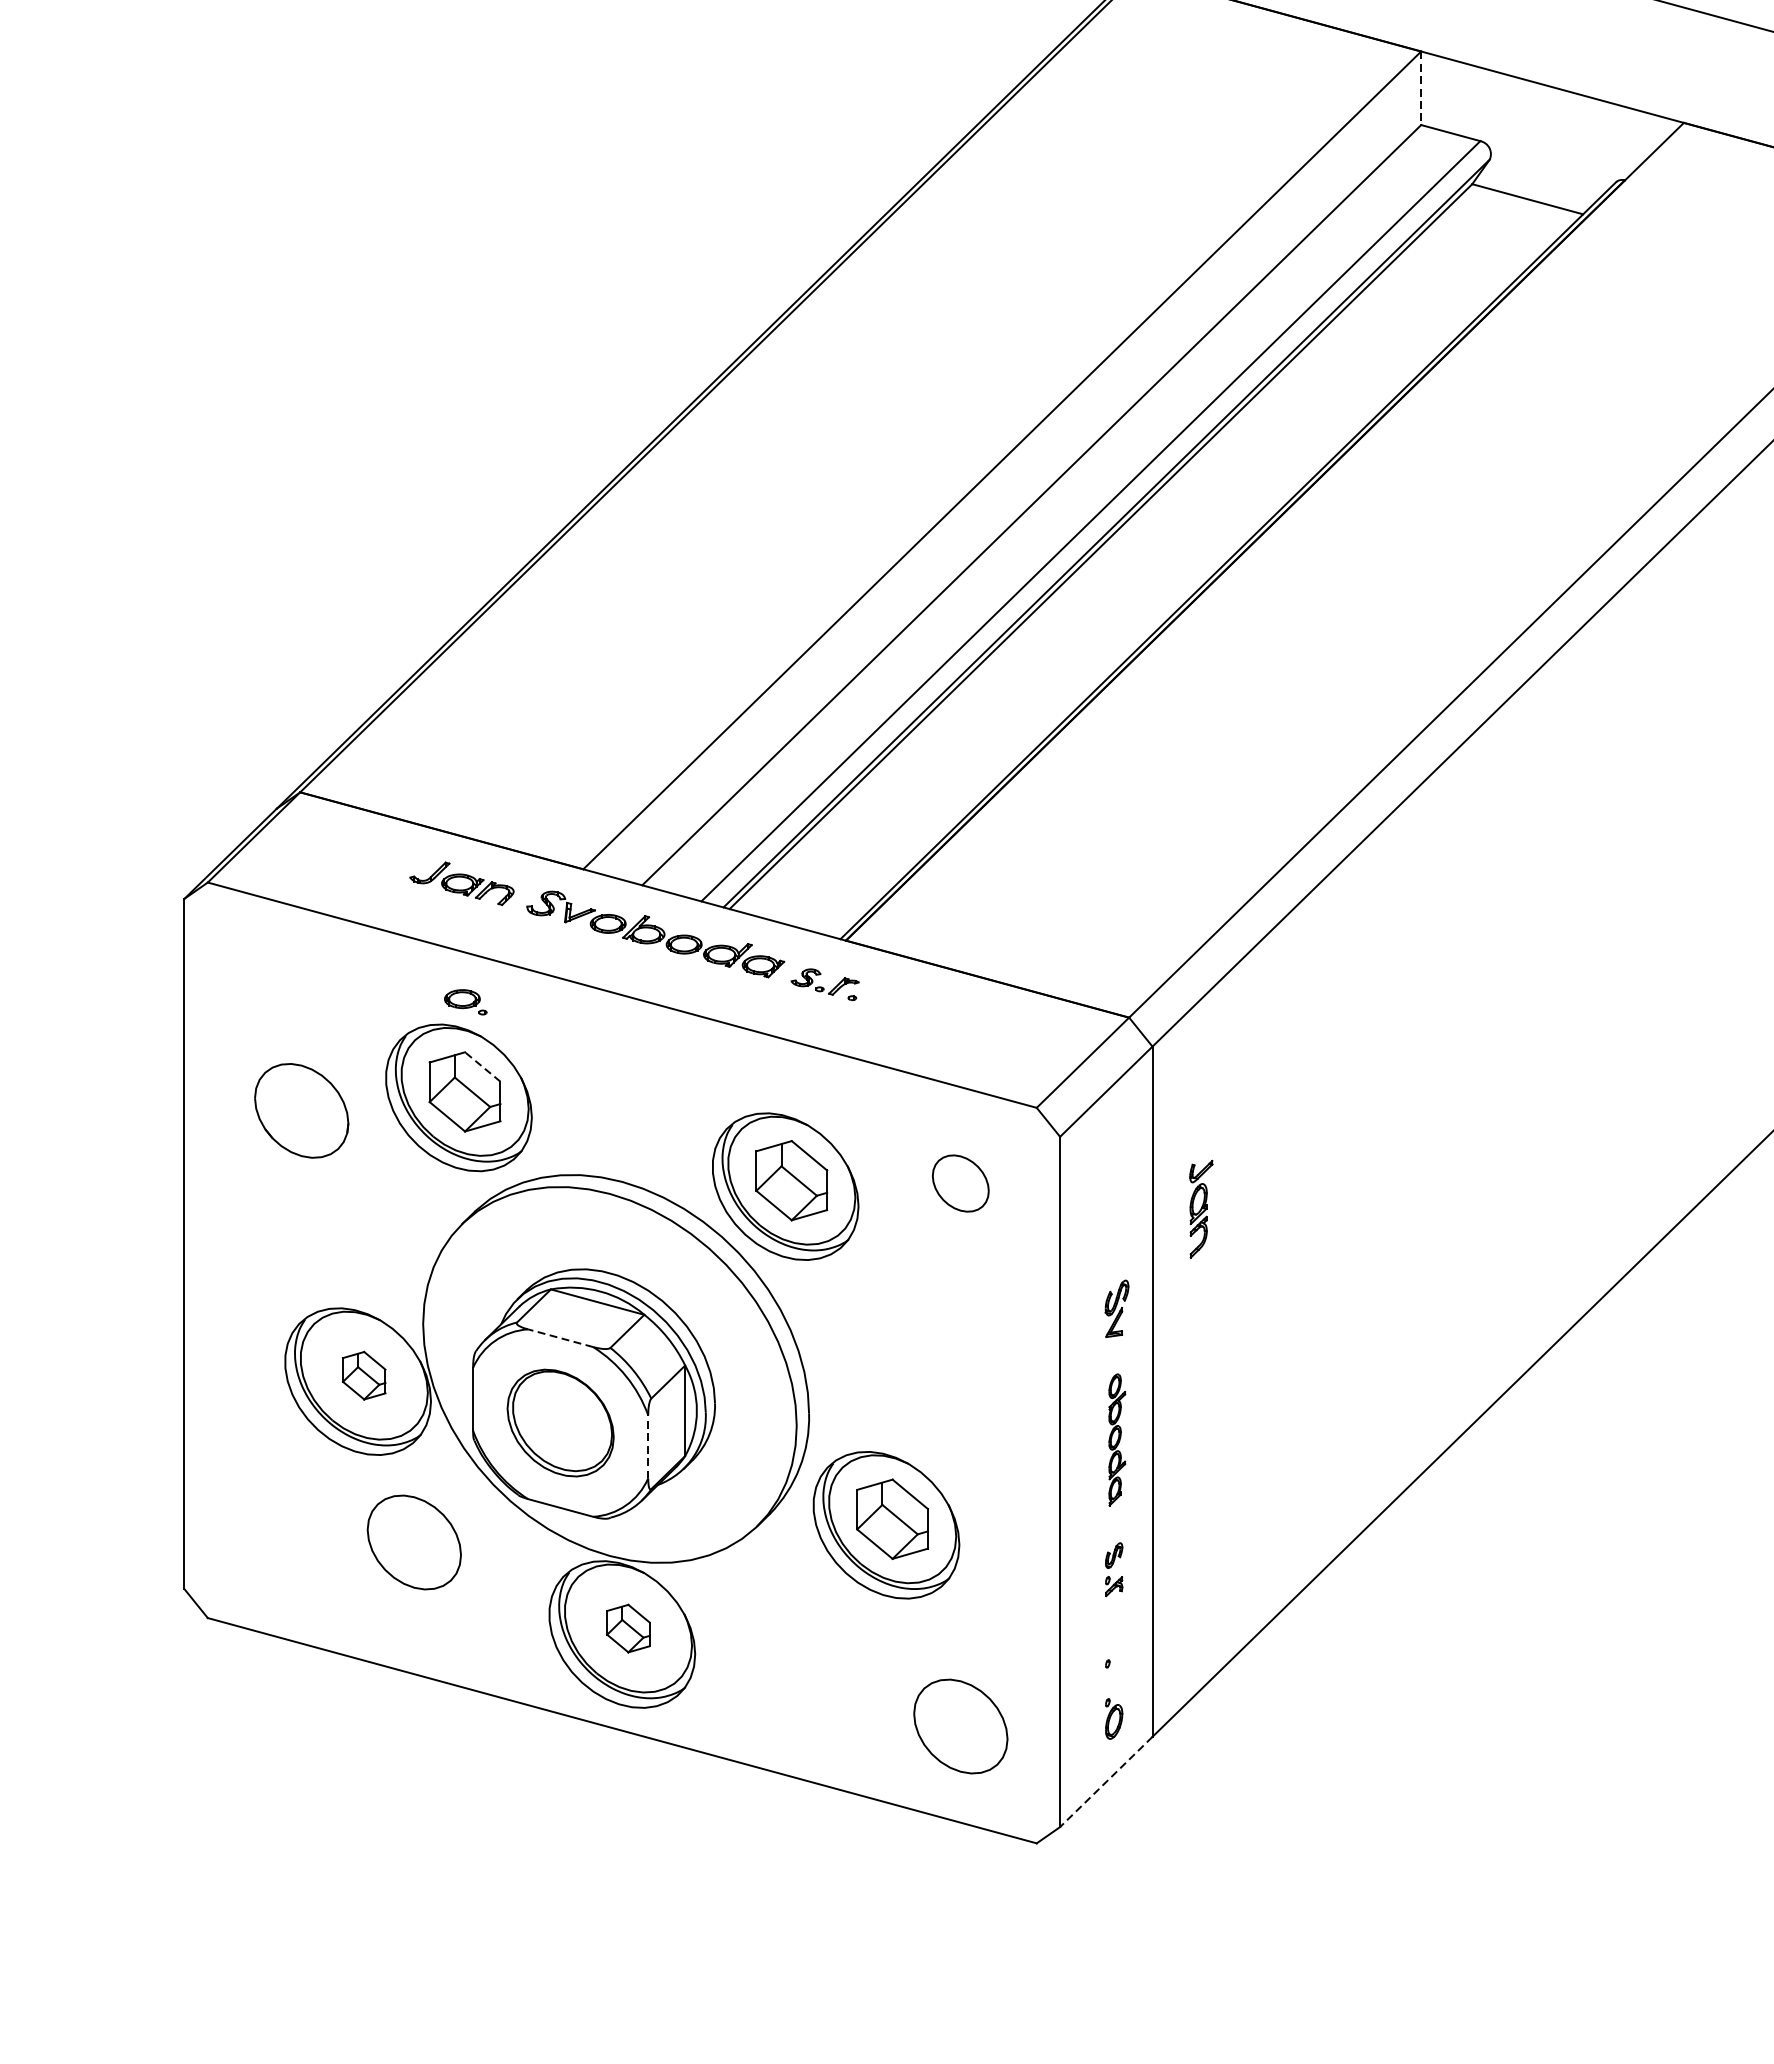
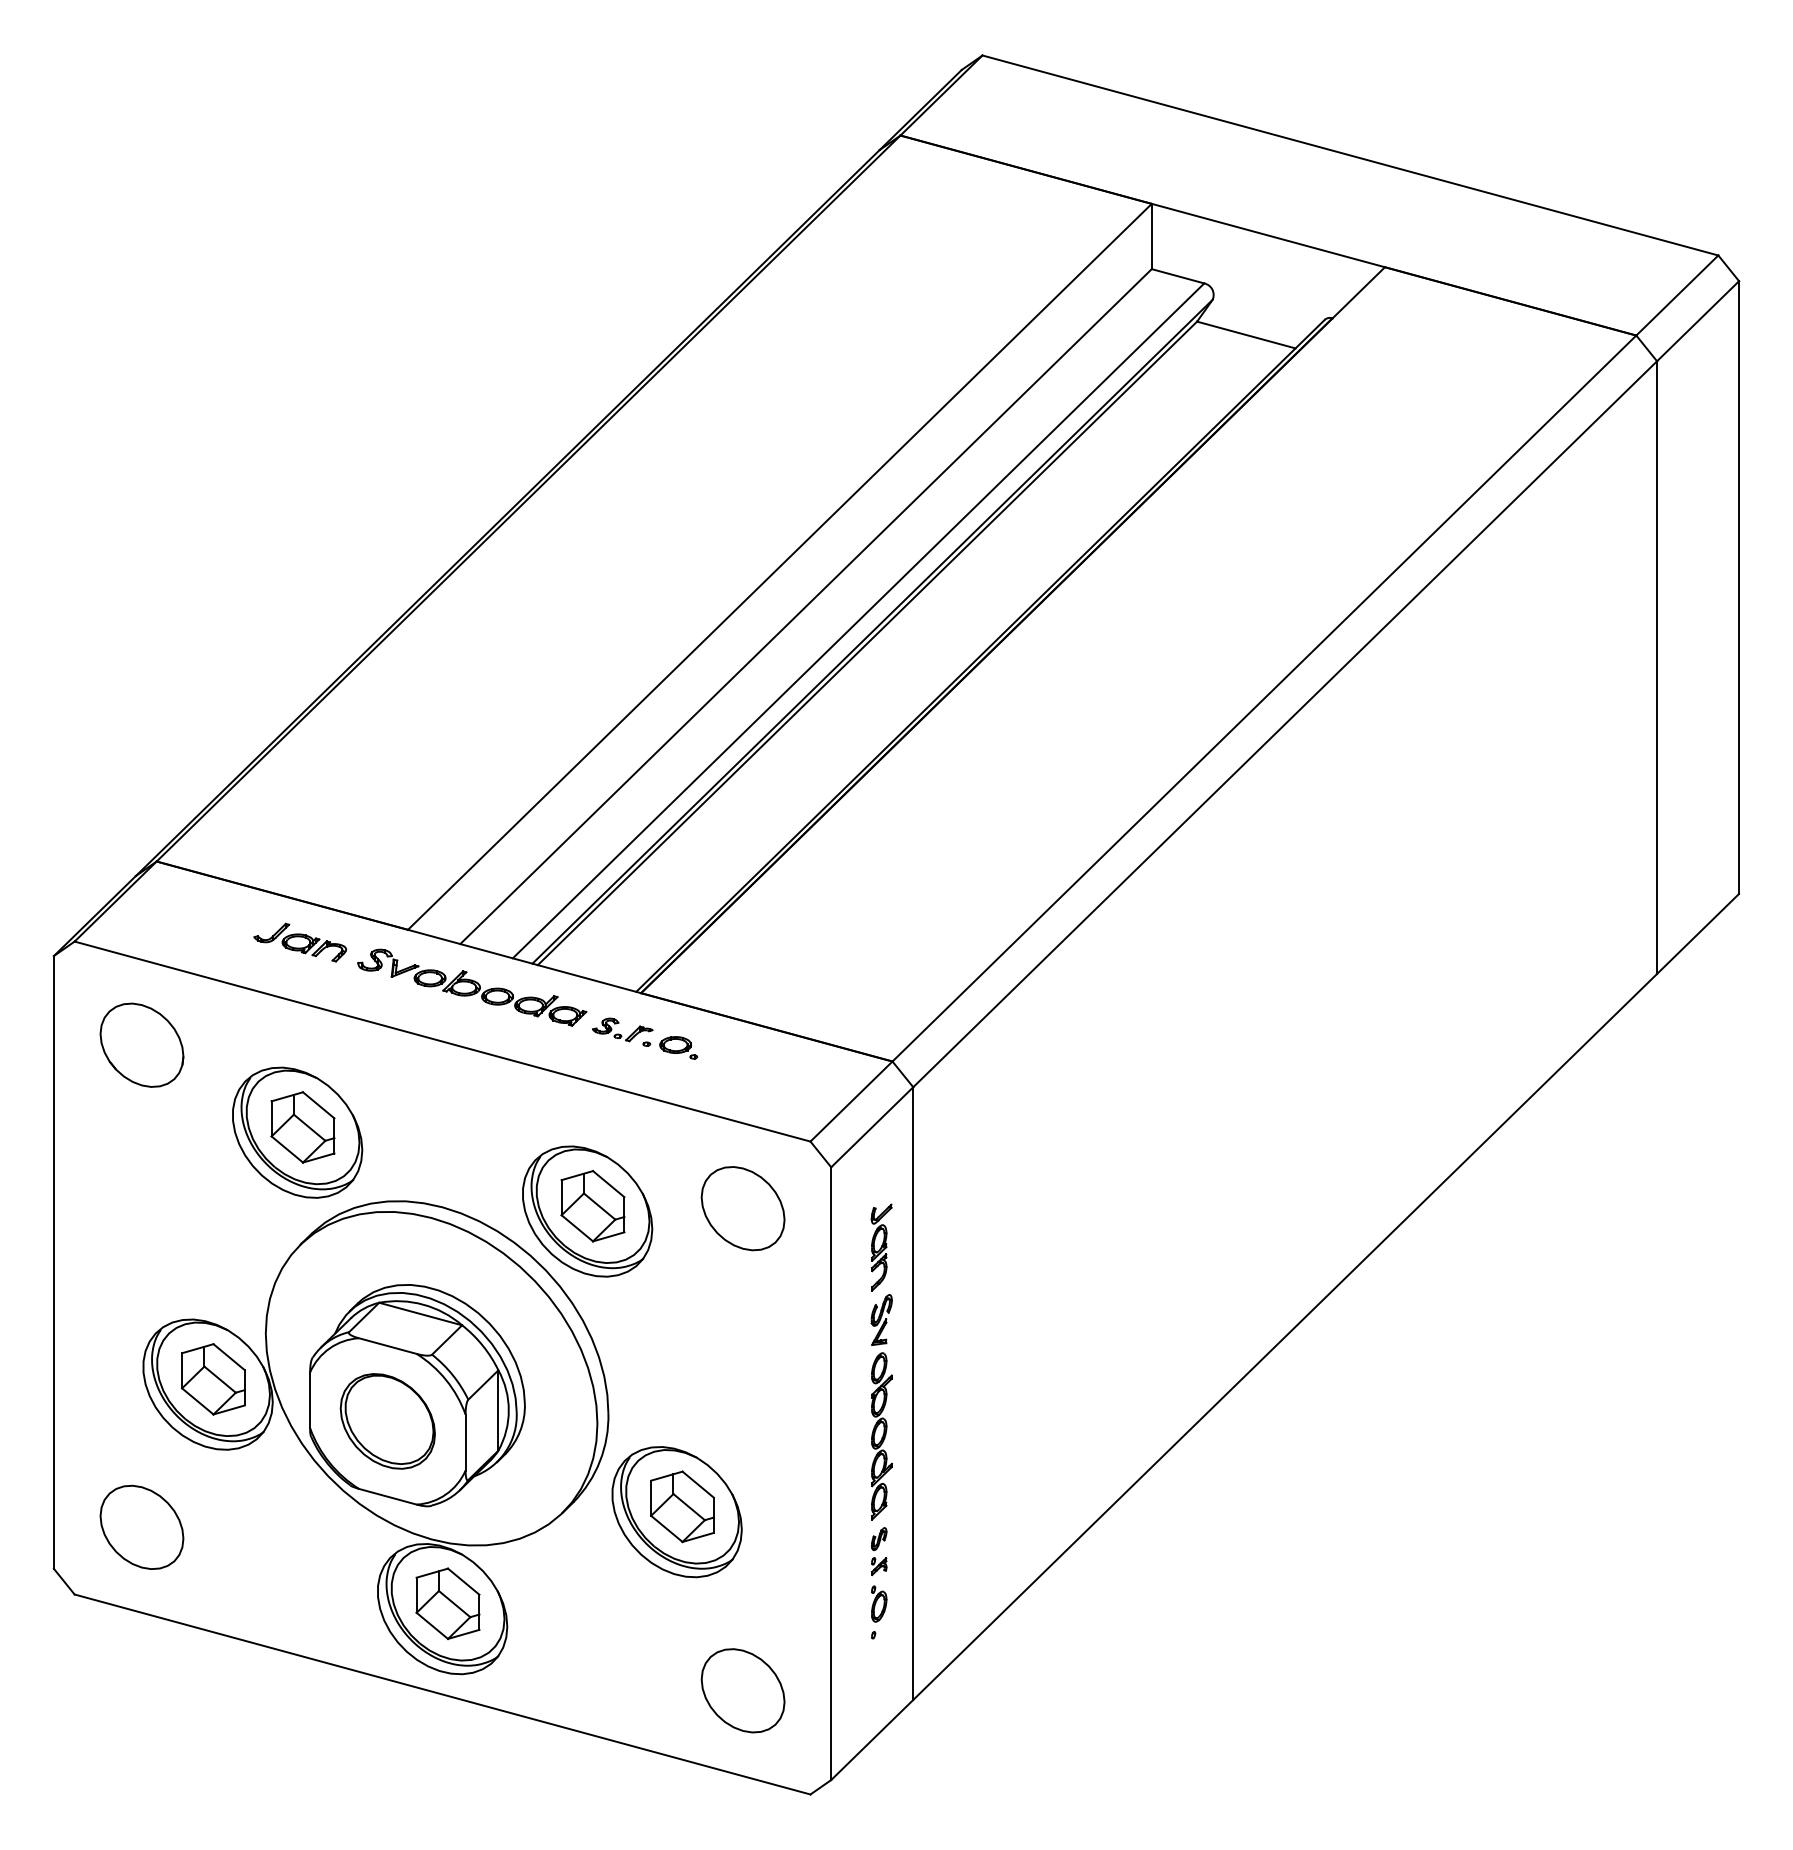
line: (1420, 88) -> (1151, 236), dashed -> solid
part: (465, 1001) -> (678, 1047), moved
line: (482, 1067) -> (318, 1105), dashed -> solid
part: (301, 1110) -> (141, 1044), moved
part: (960, 1183) -> (742, 1208), size x1.67
part: (1201, 1209) -> (881, 1247), moved
line: (560, 1338) -> (387, 1346), dashed -> solid
part: (364, 1375) -> (213, 1379), size x1.67
part: (1116, 1440) -> (881, 1436), size x1.43
line: (648, 1446) -> (465, 1442), dashed -> solid
part: (413, 1541) -> (141, 1526), moved
part: (627, 1628) -> (447, 1603), size x1.67
part: (1114, 1718) -> (879, 1603), moved
line: (1105, 1782) -> (871, 1740), dashed -> solid

